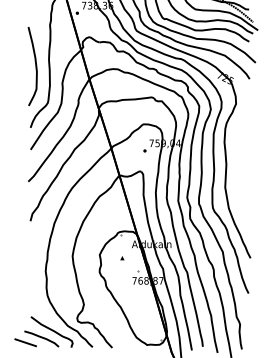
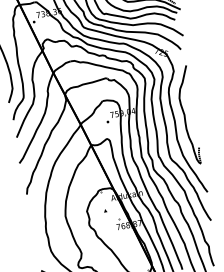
part: (244, 160) -> (188, 115), added

